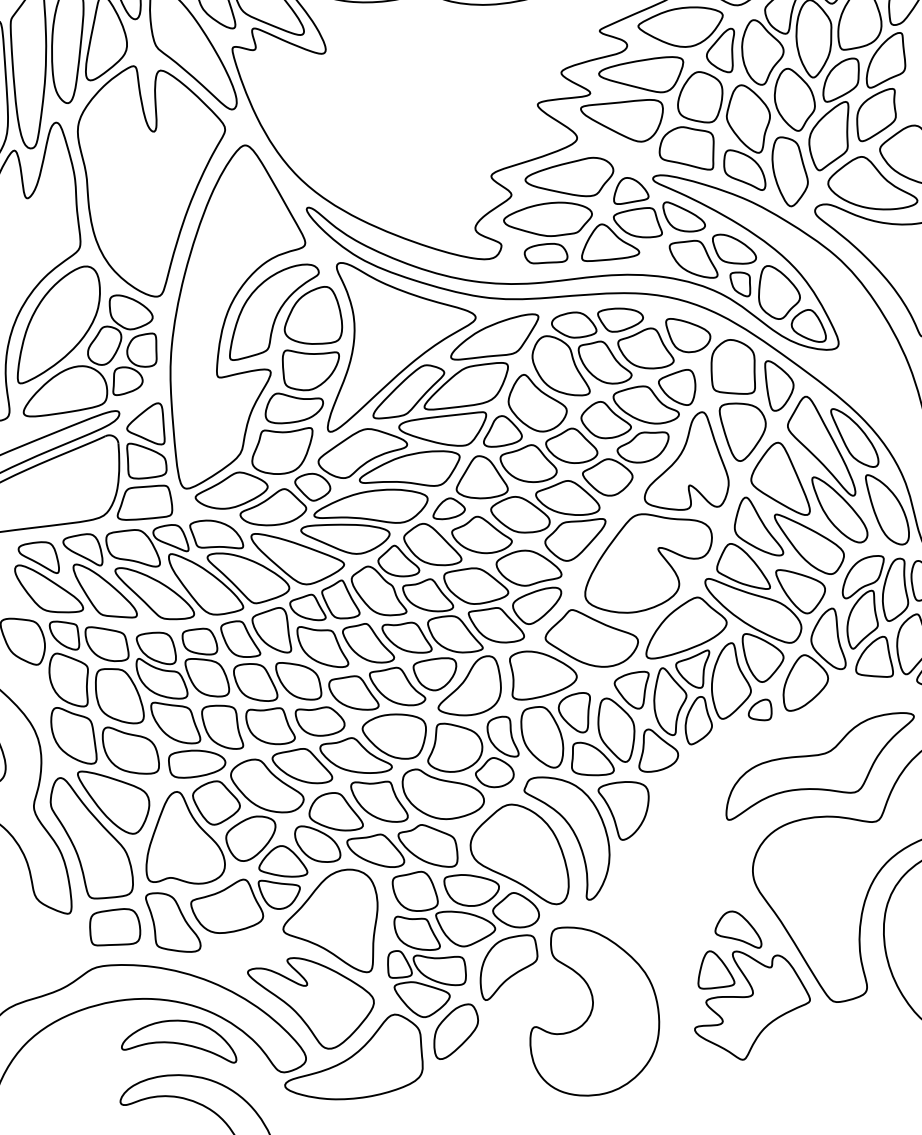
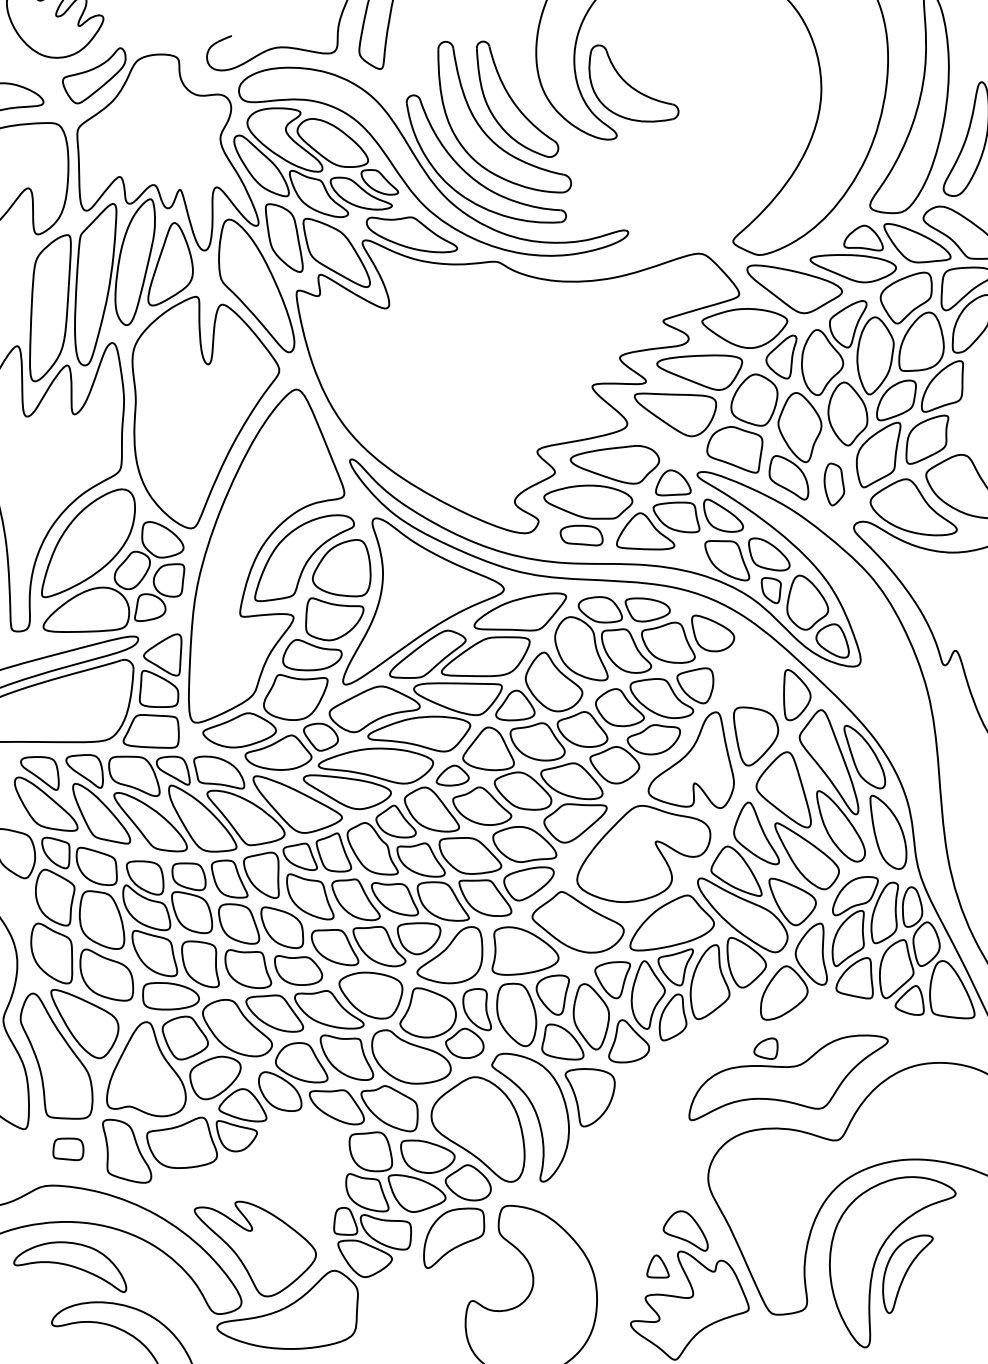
part: (790, 171) -> (834, 484), size x0.6
part: (732, 367) -> (752, 671), removed
part: (759, 710) -> (765, 1048), moved
part: (331, 924) -> (283, 1173), removed
part: (114, 928) -> (68, 1149), size x0.6
part: (714, 969) -> (657, 1266), size x0.6
part: (455, 1031) -> (393, 1295), removed
part: (178, 1044) -> (70, 1266), moved

